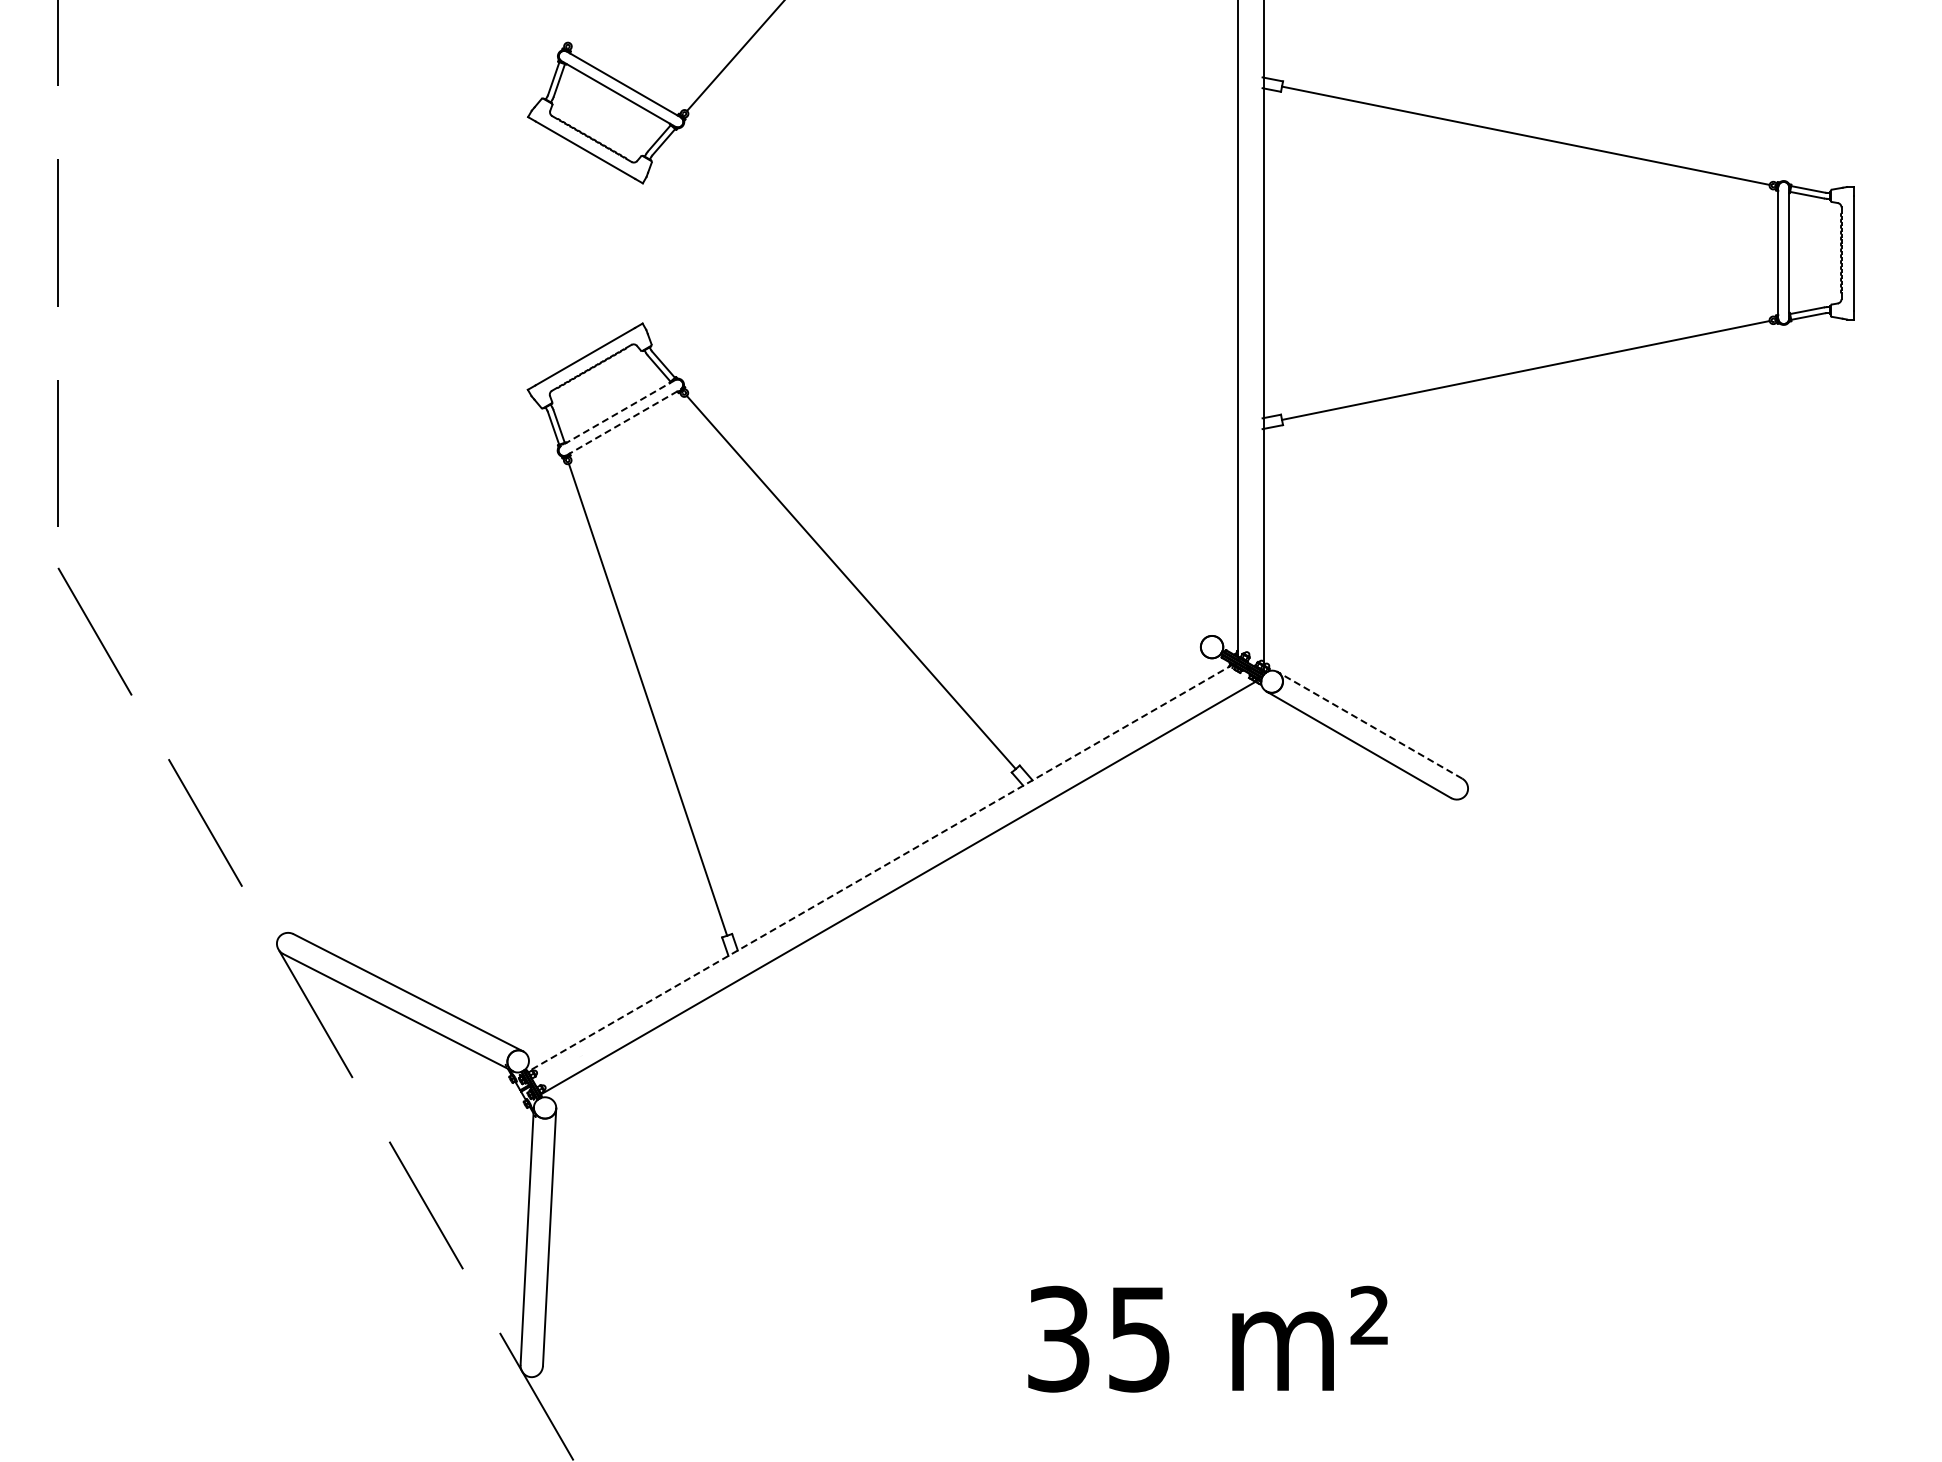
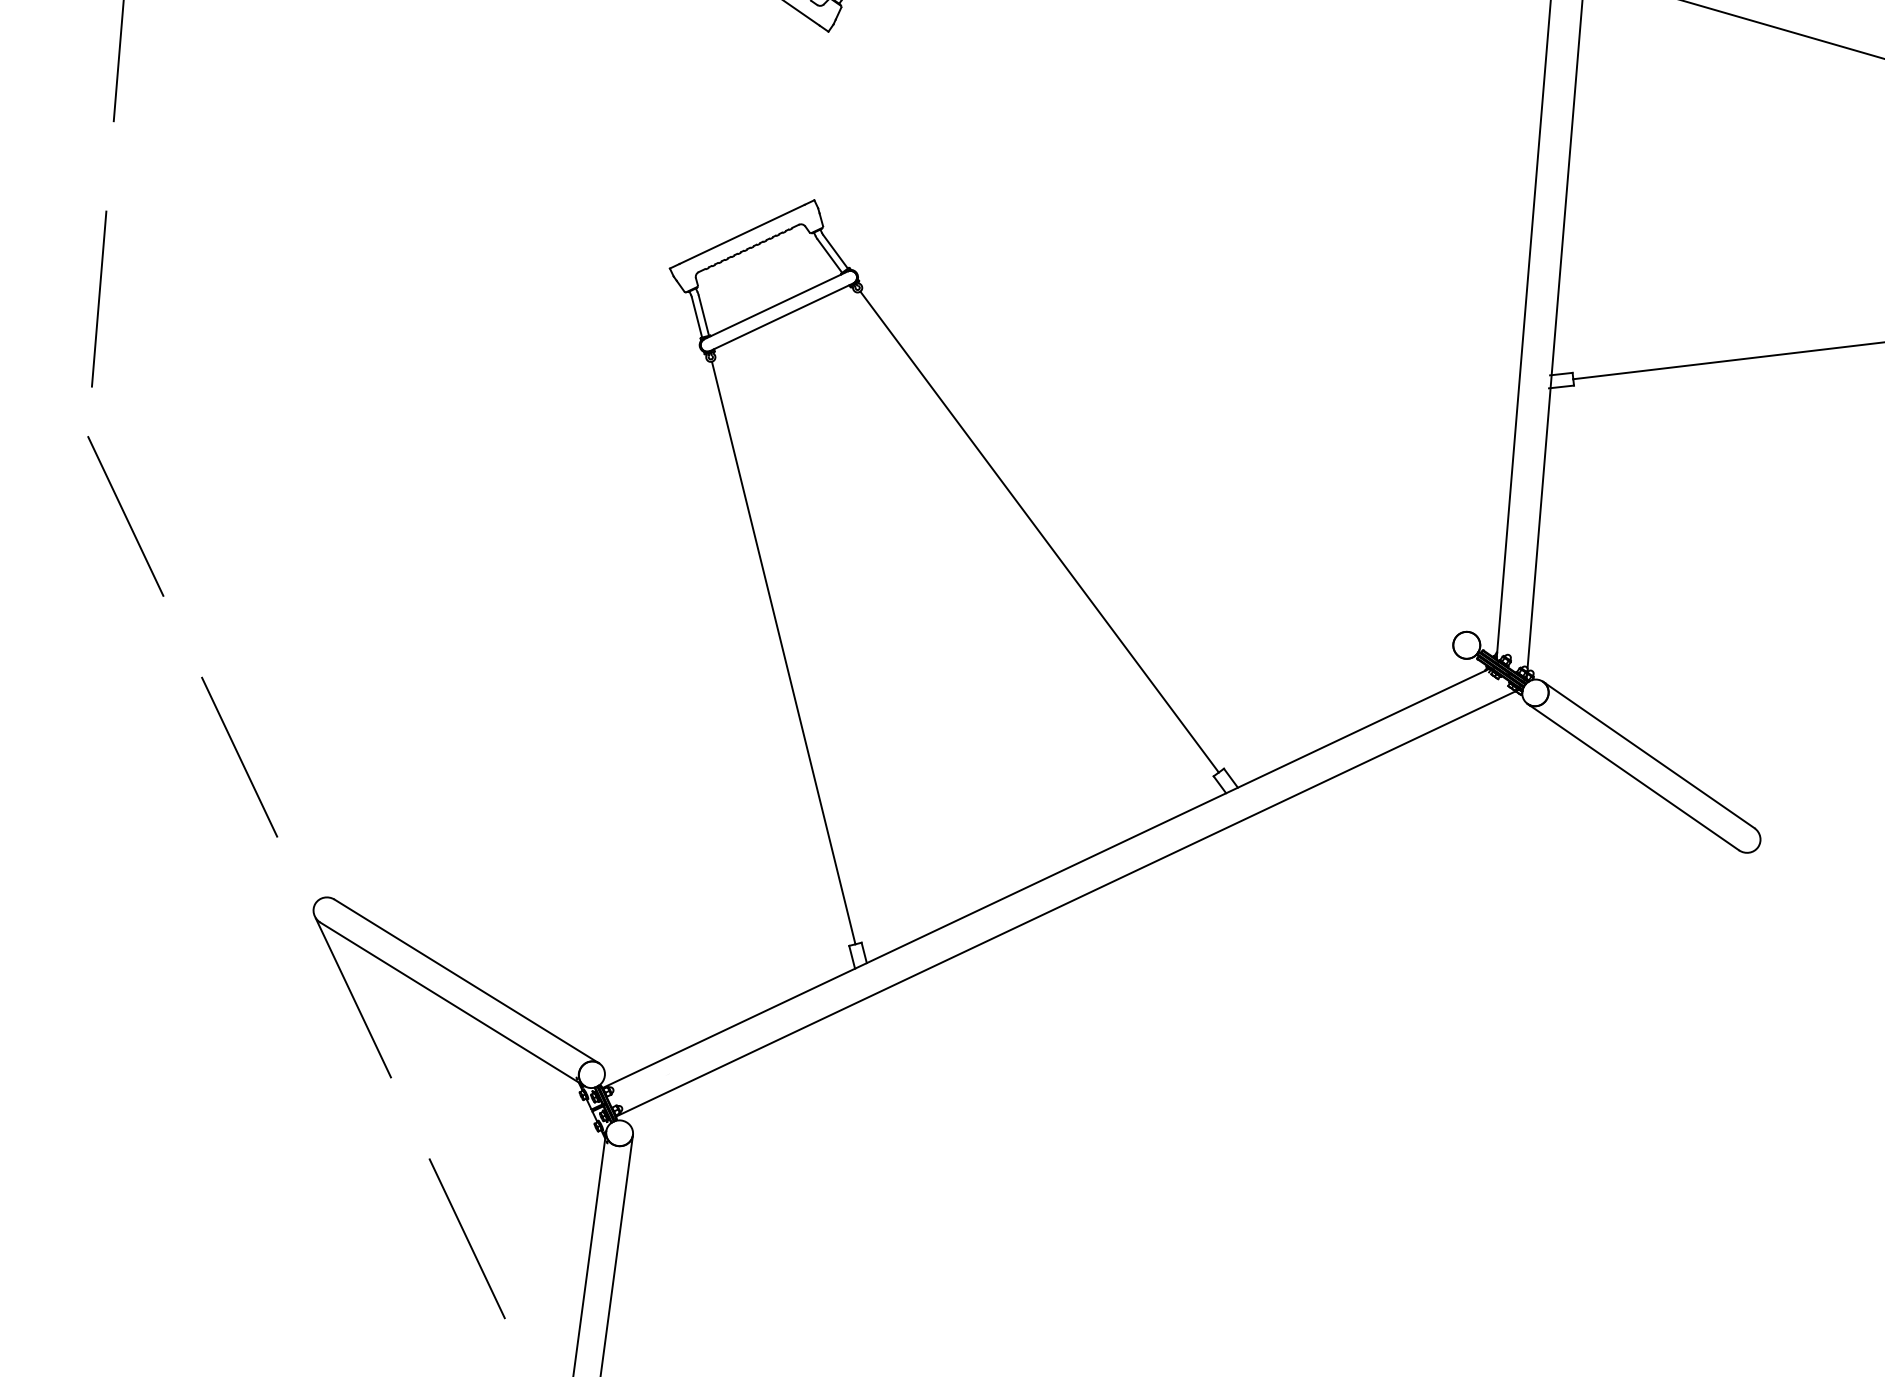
line: (618, 413) -> (776, 305), dashed -> solid
line: (623, 422) -> (781, 317), dashed -> solid
line: (1370, 725) -> (1649, 755), dashed -> solid
line: (880, 868) -> (1046, 878), dashed -> solid

